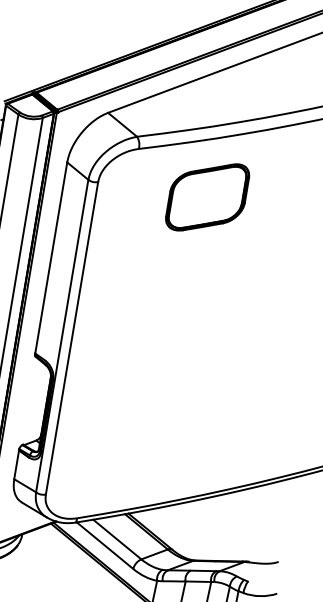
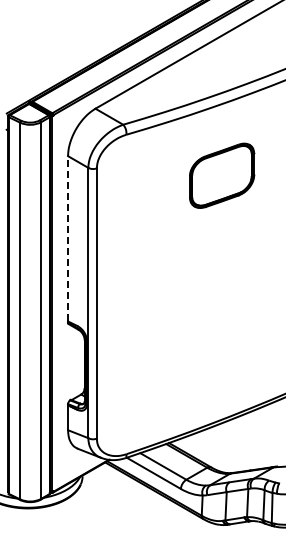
part: (208, 197) -> (222, 175), moved
line: (51, 257) -> (68, 238), solid -> dashed

